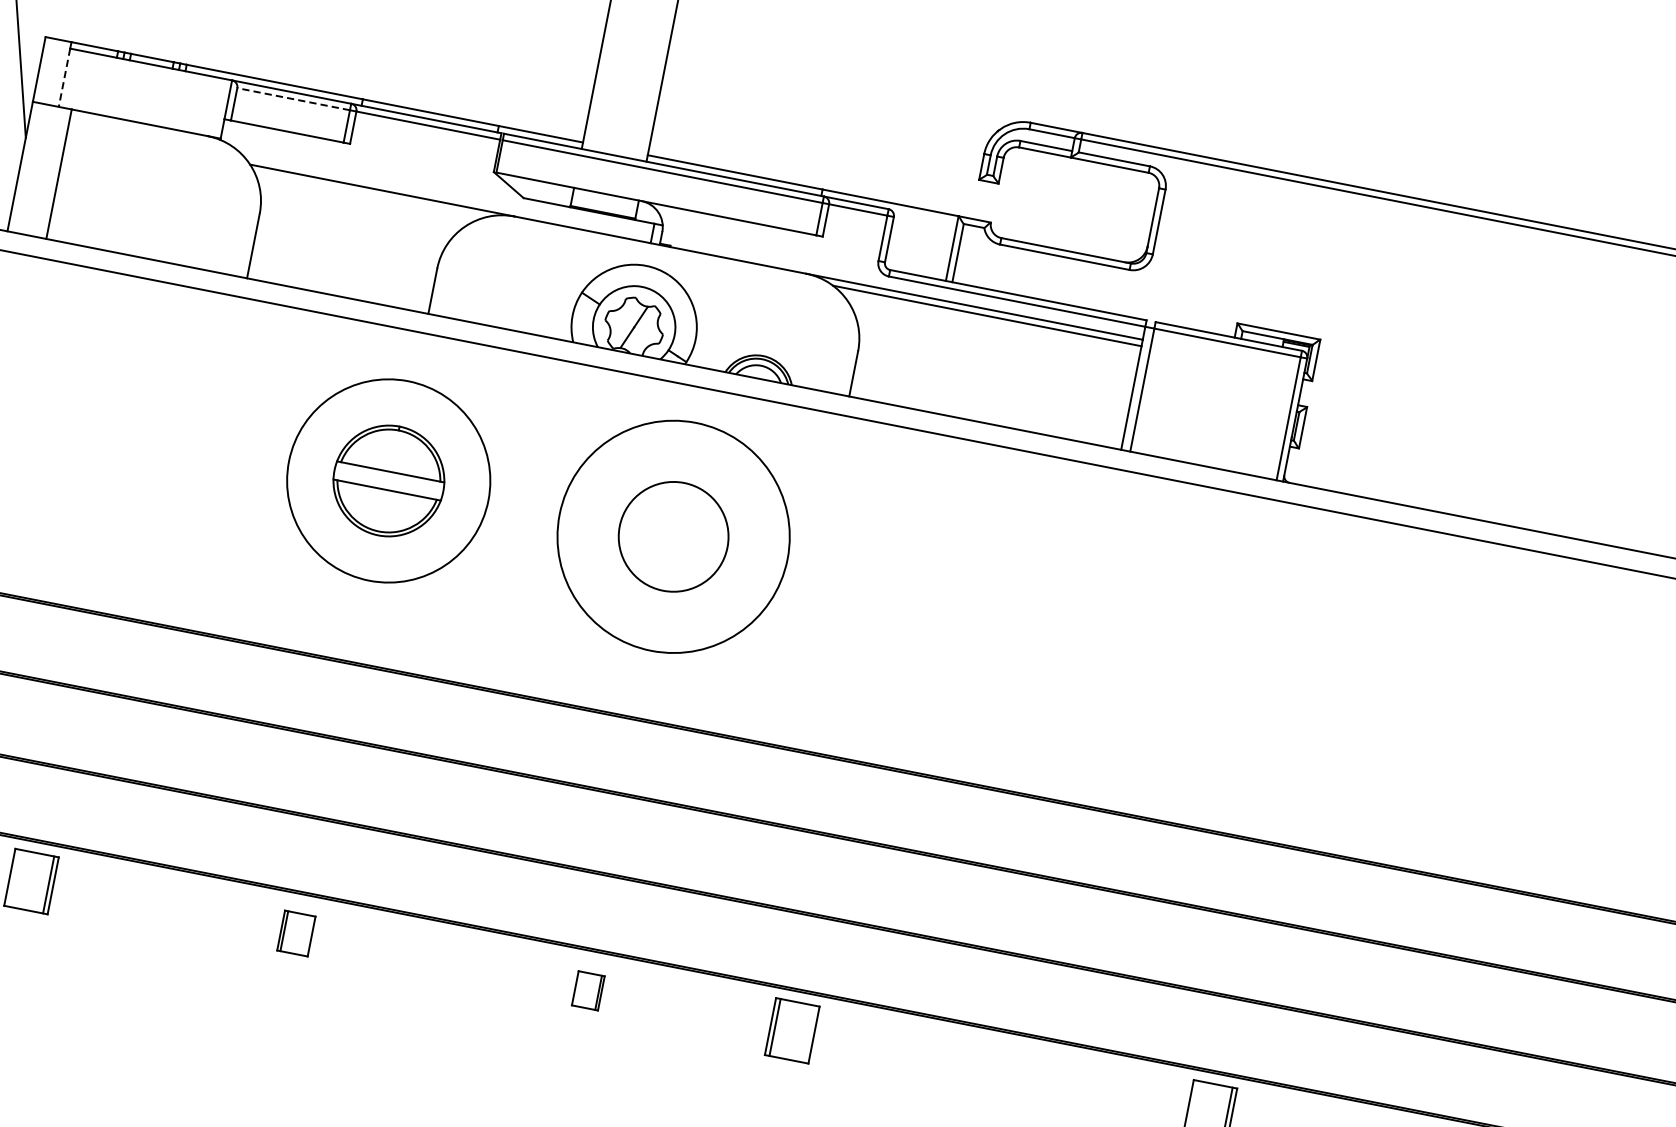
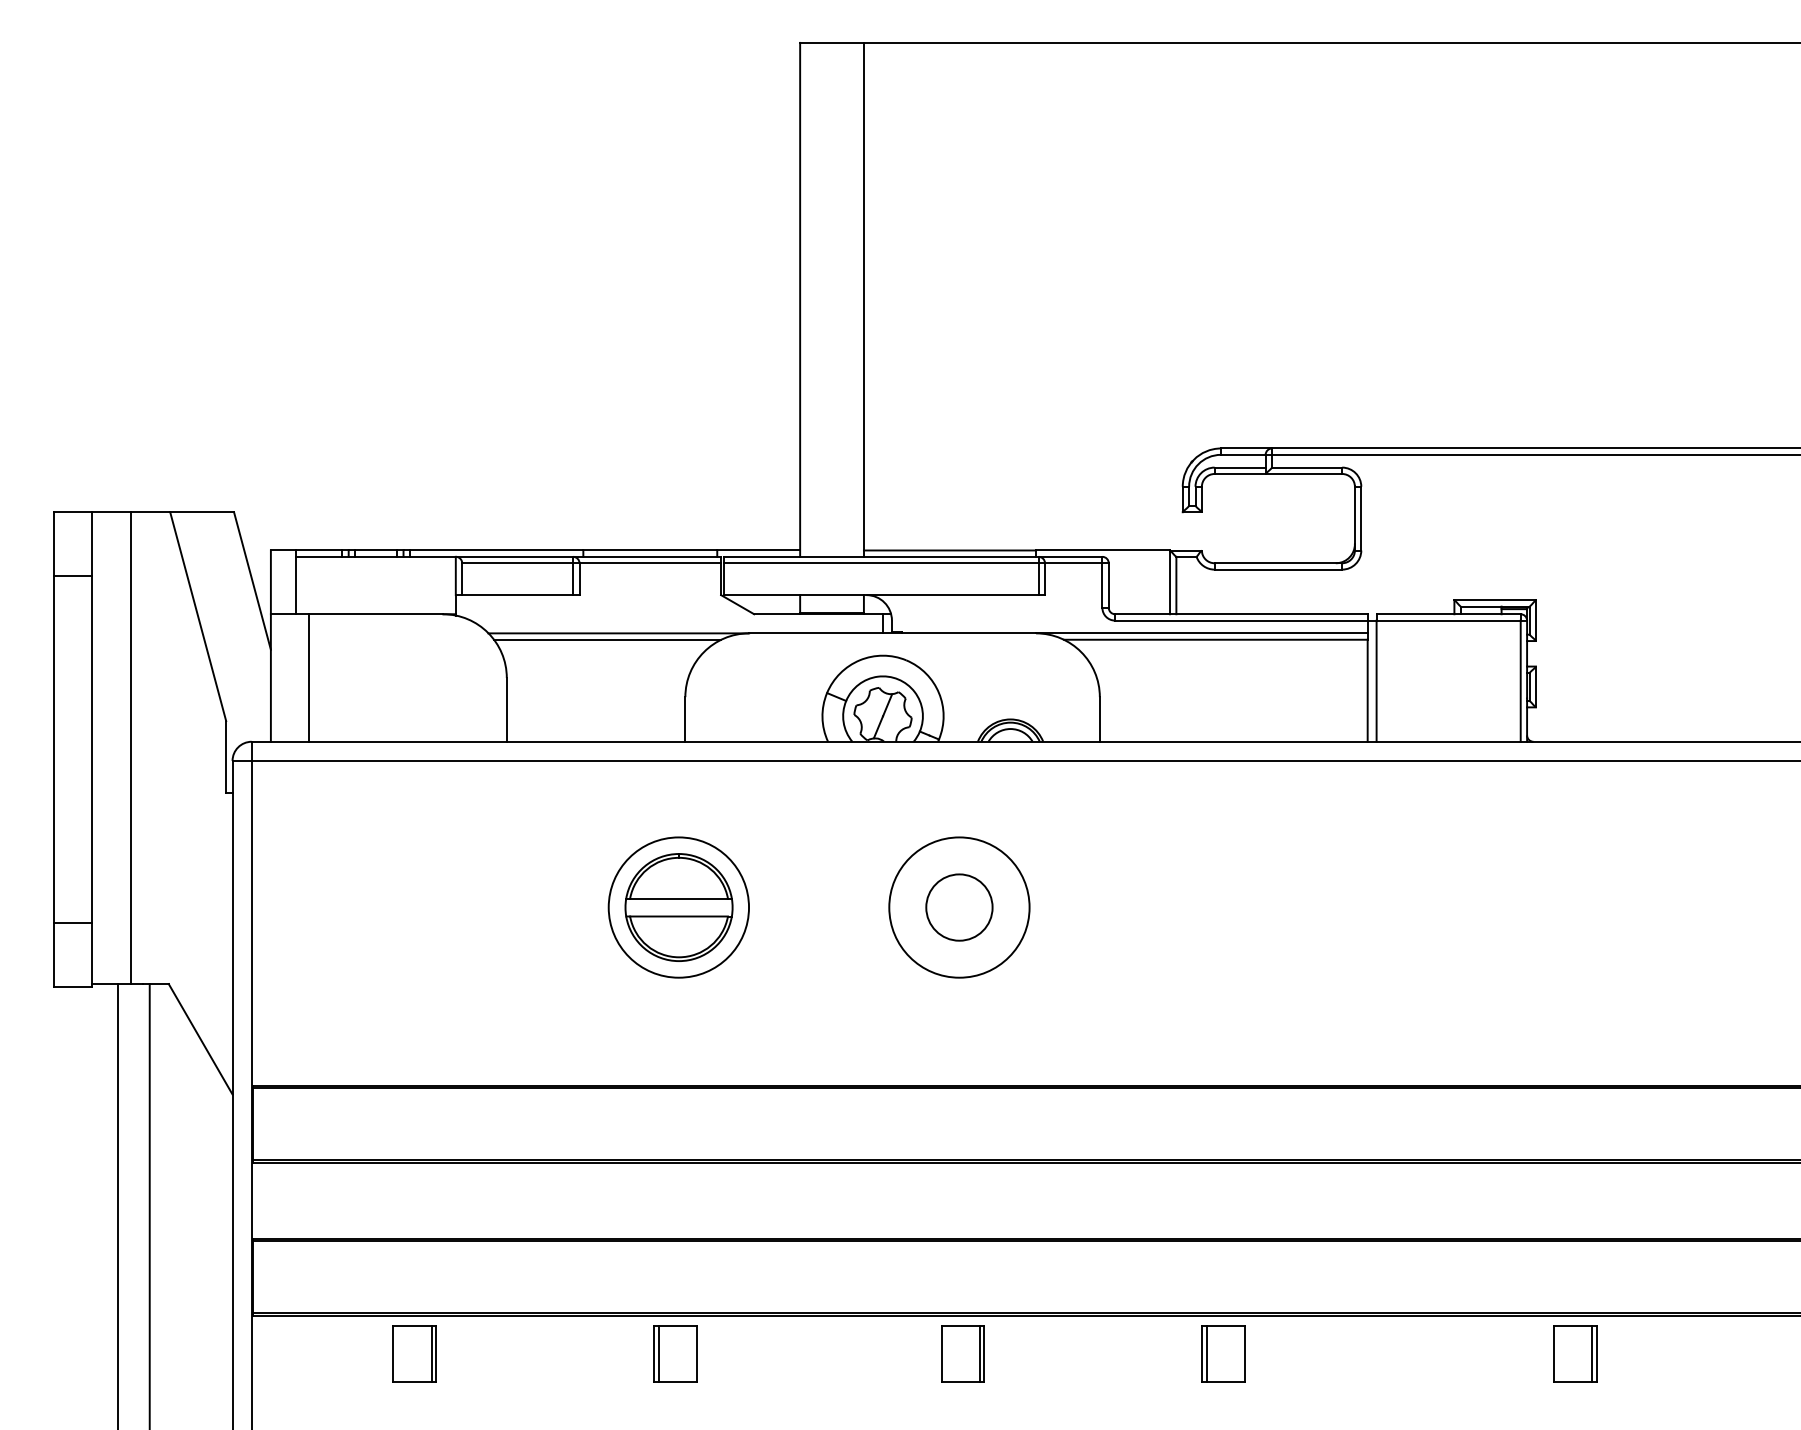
line: (64, 77) -> (296, 585), dashed -> solid
line: (293, 99) -> (517, 563), dashed -> solid
line: (369, 194) -> (607, 639), added
circle: (388, 480) -> (678, 907), size x0.71
circle: (673, 536) -> (959, 907), size x0.62
circle: (673, 536) -> (959, 907), size x0.62
part: (296, 933) -> (675, 1353), size x1.43
part: (587, 990) -> (962, 1353), size x1.67
part: (792, 1030) -> (1223, 1353), moved

